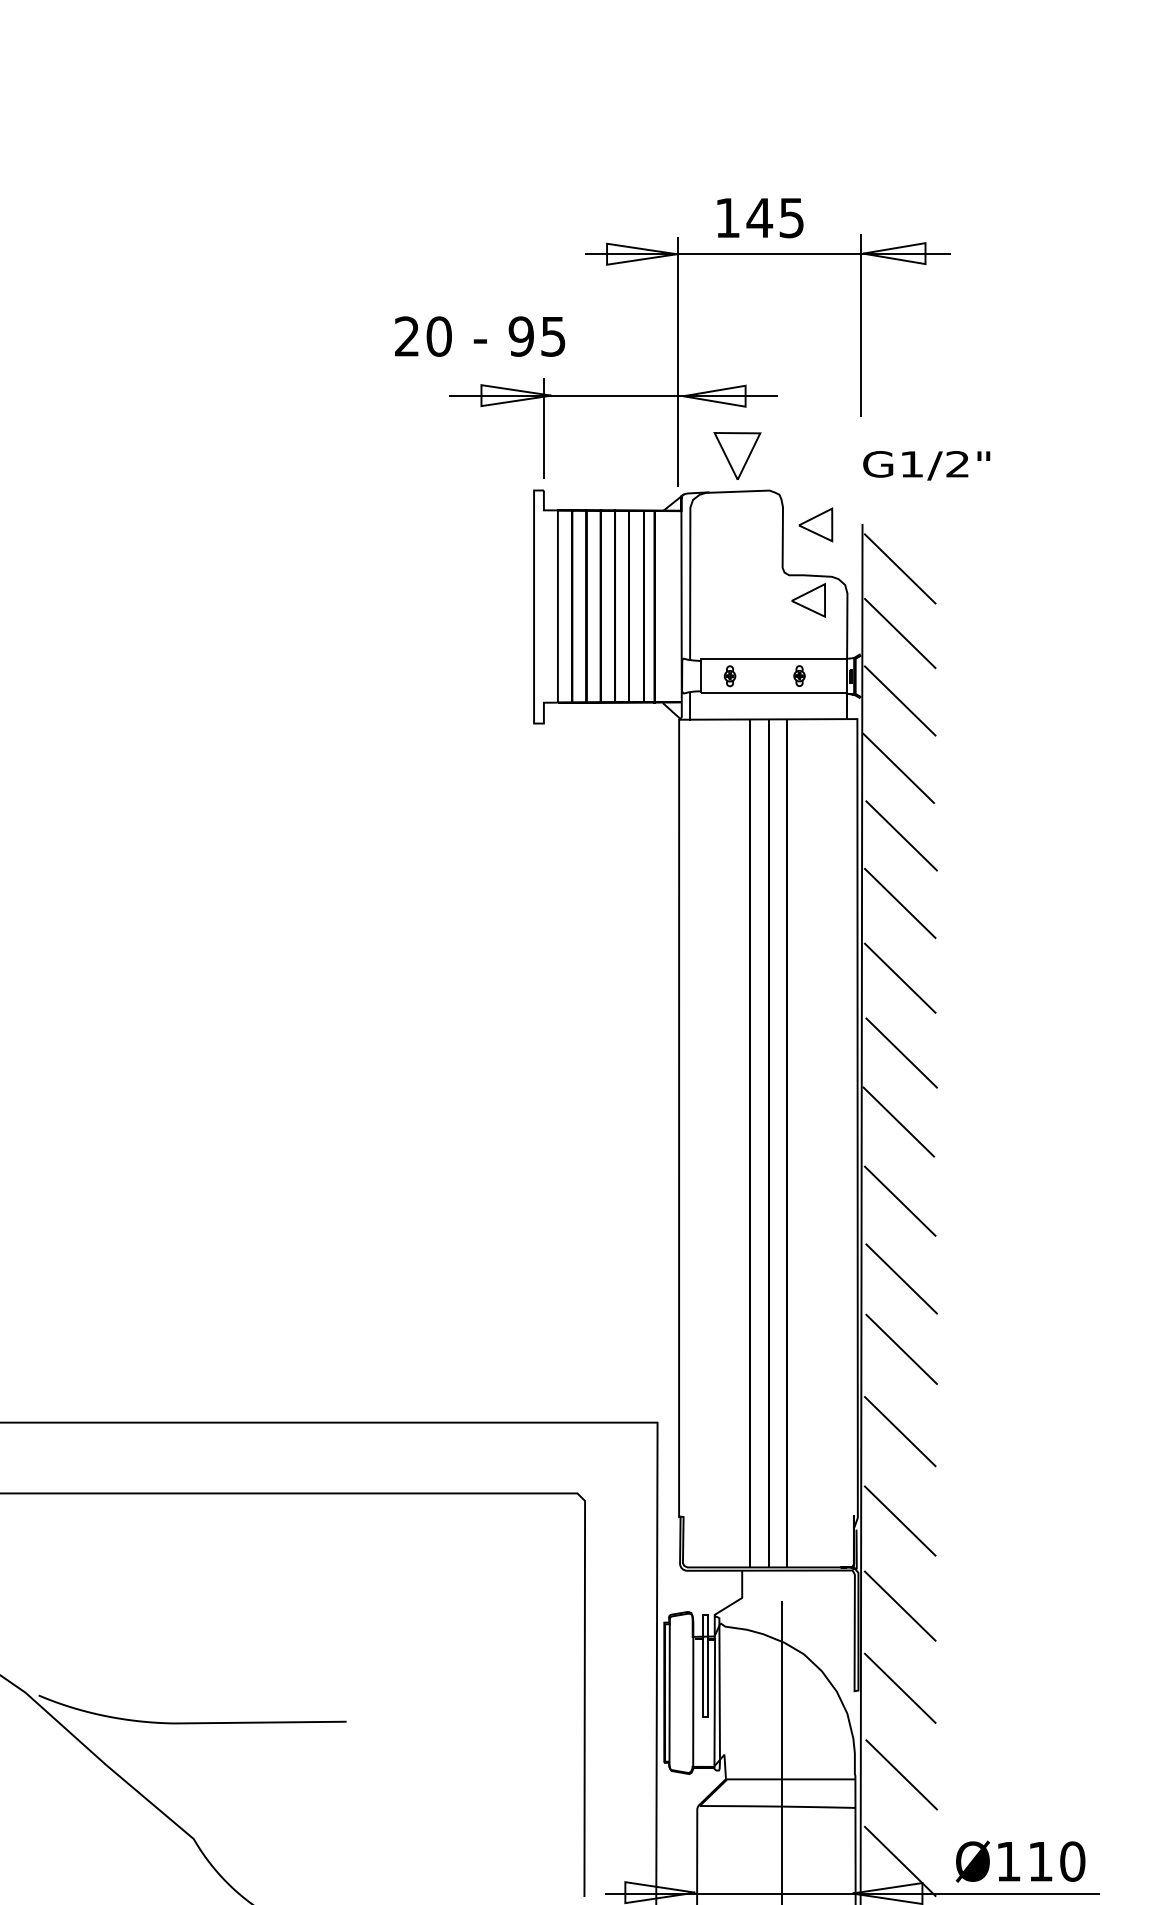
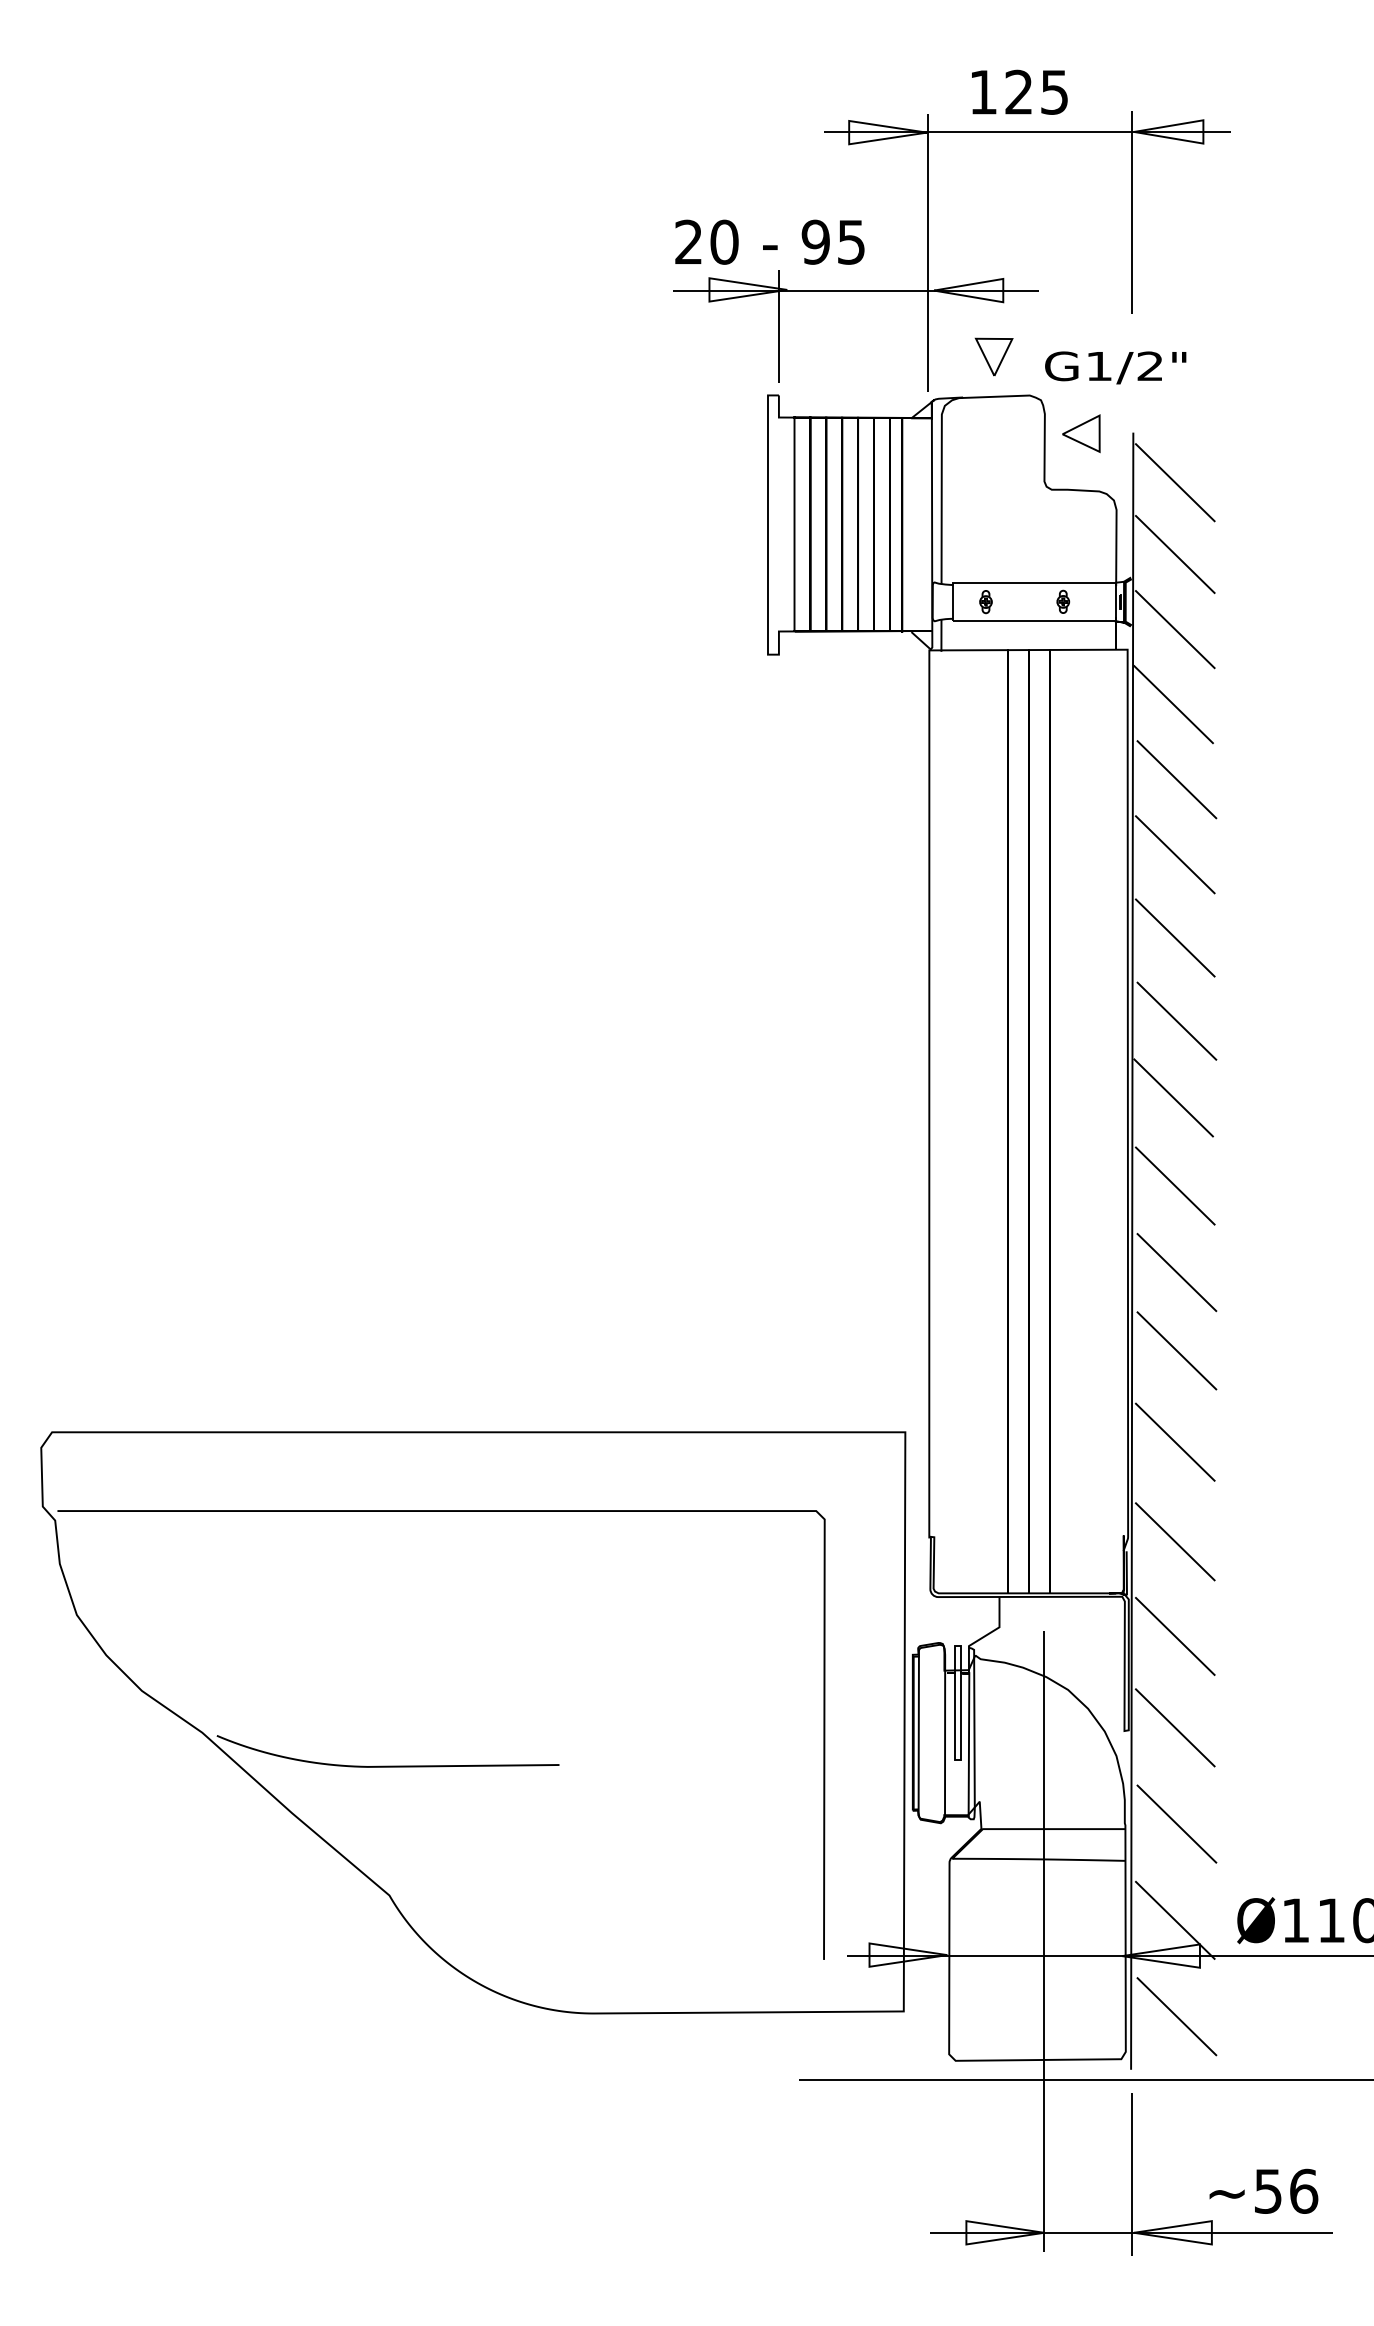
text: (759, 217) -> (1018, 91), 145 -> 125
text: (479, 335) -> (769, 241), moved
part: (736, 455) -> (993, 356), size x0.71
text: (926, 465) -> (1115, 367), moved
part: (808, 600) -> (1073, 517), removed

